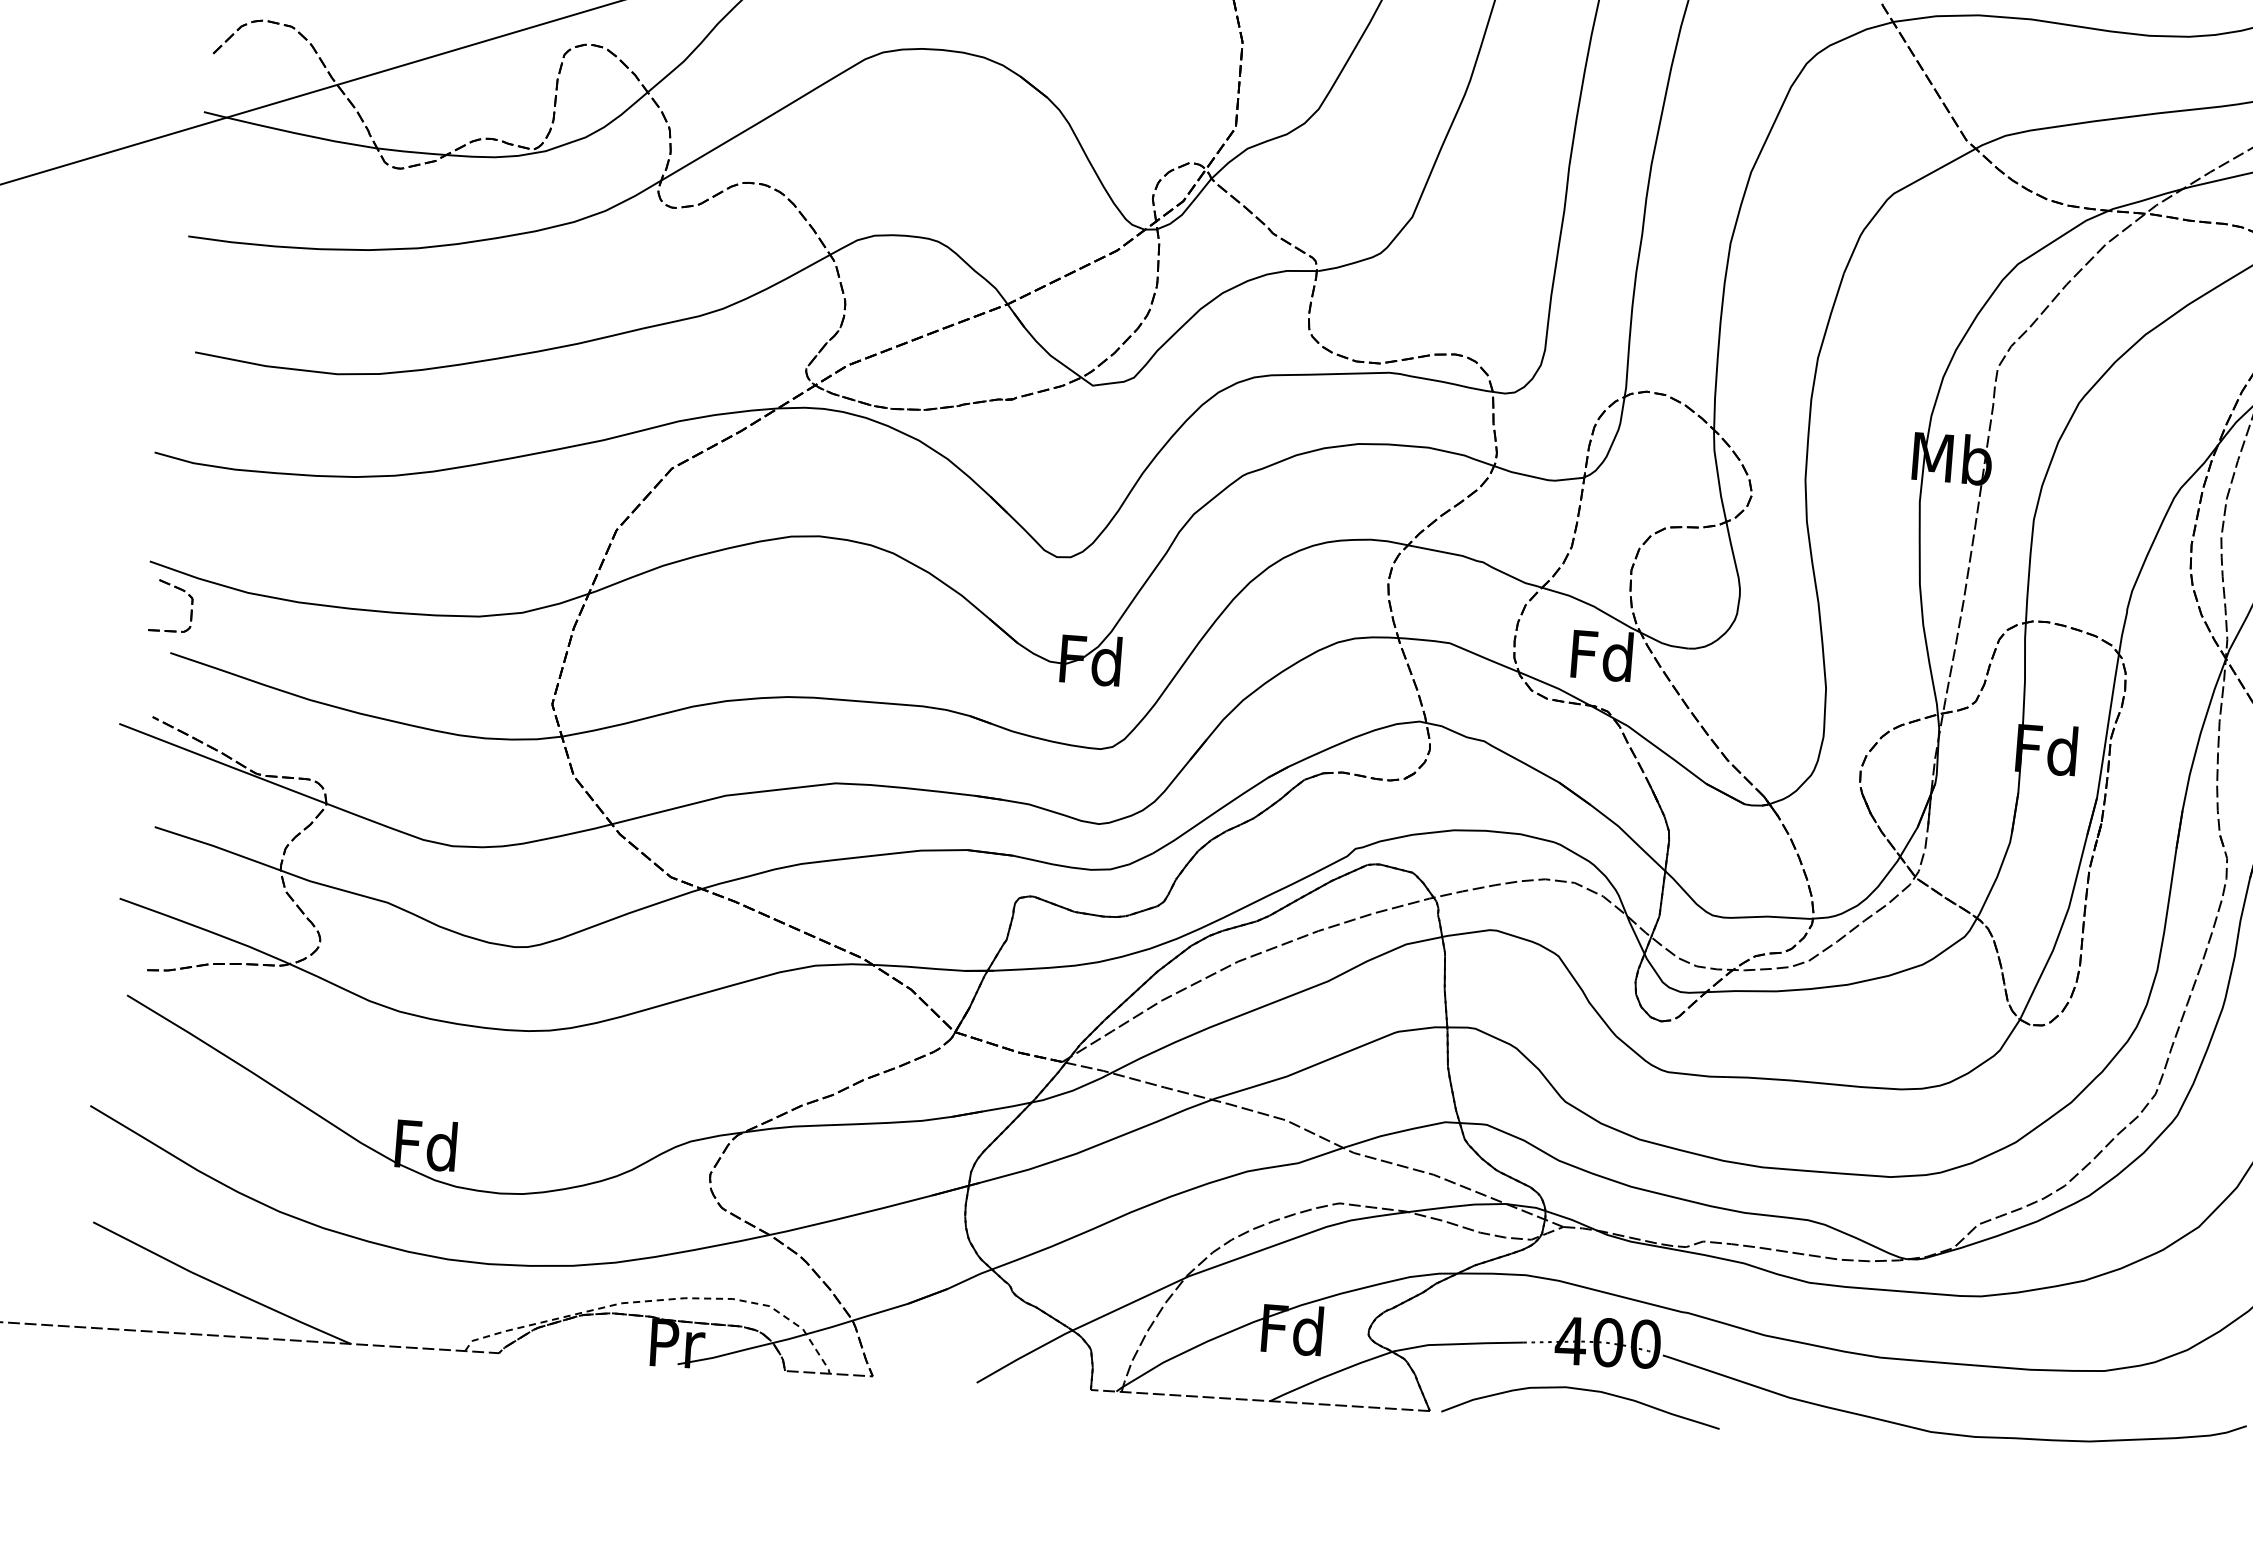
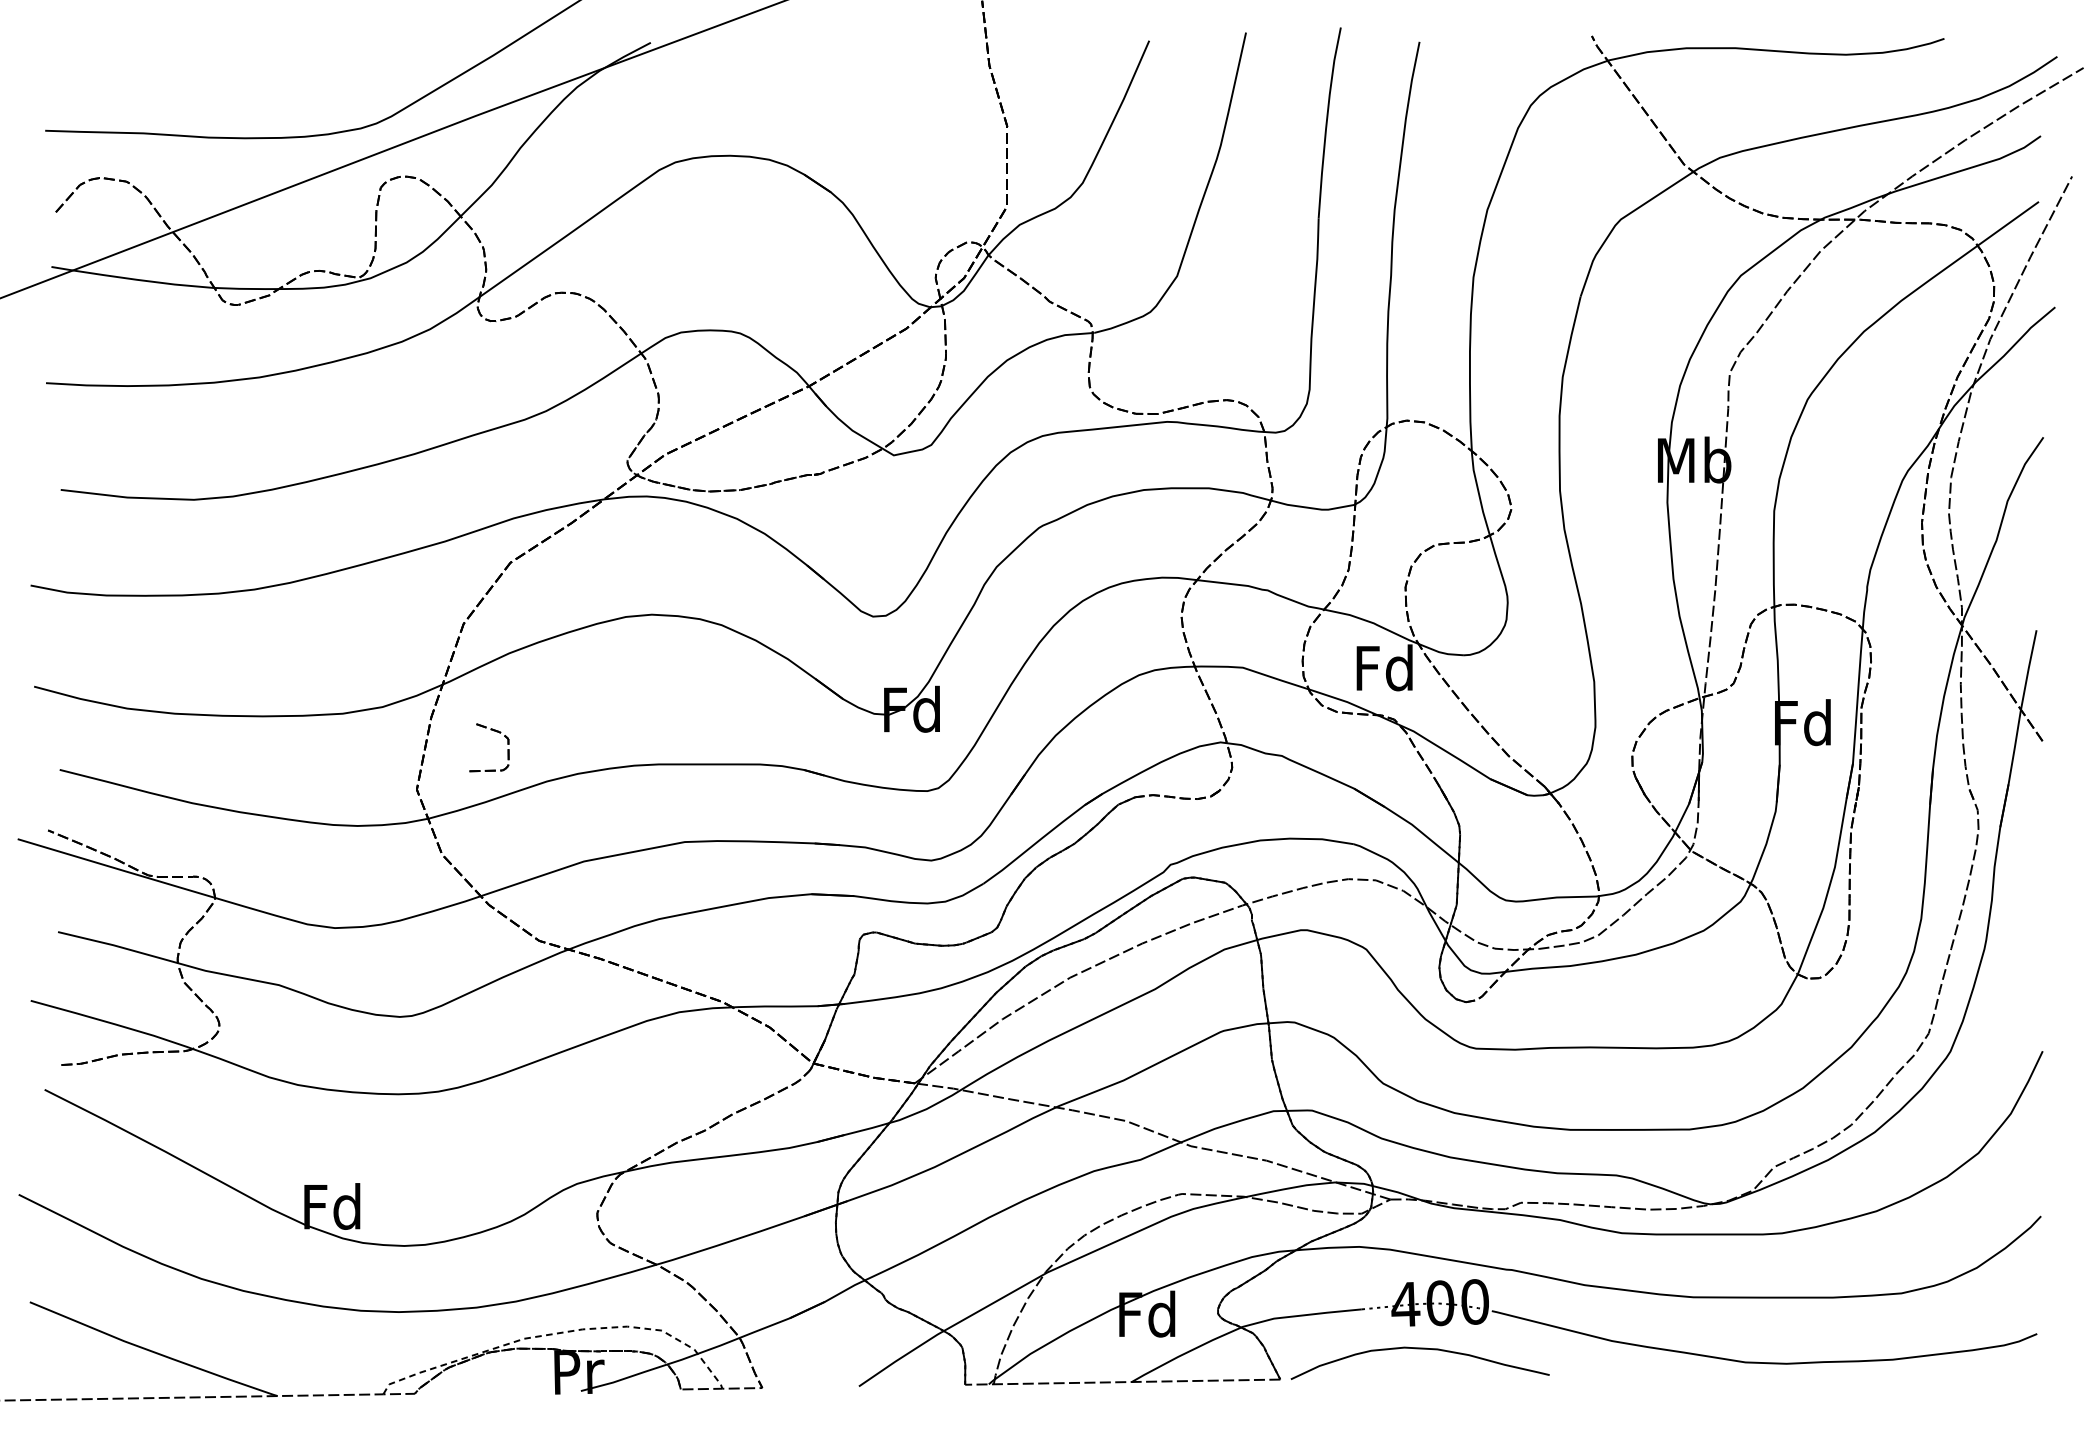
part: (177, 589) -> (493, 731), moved

